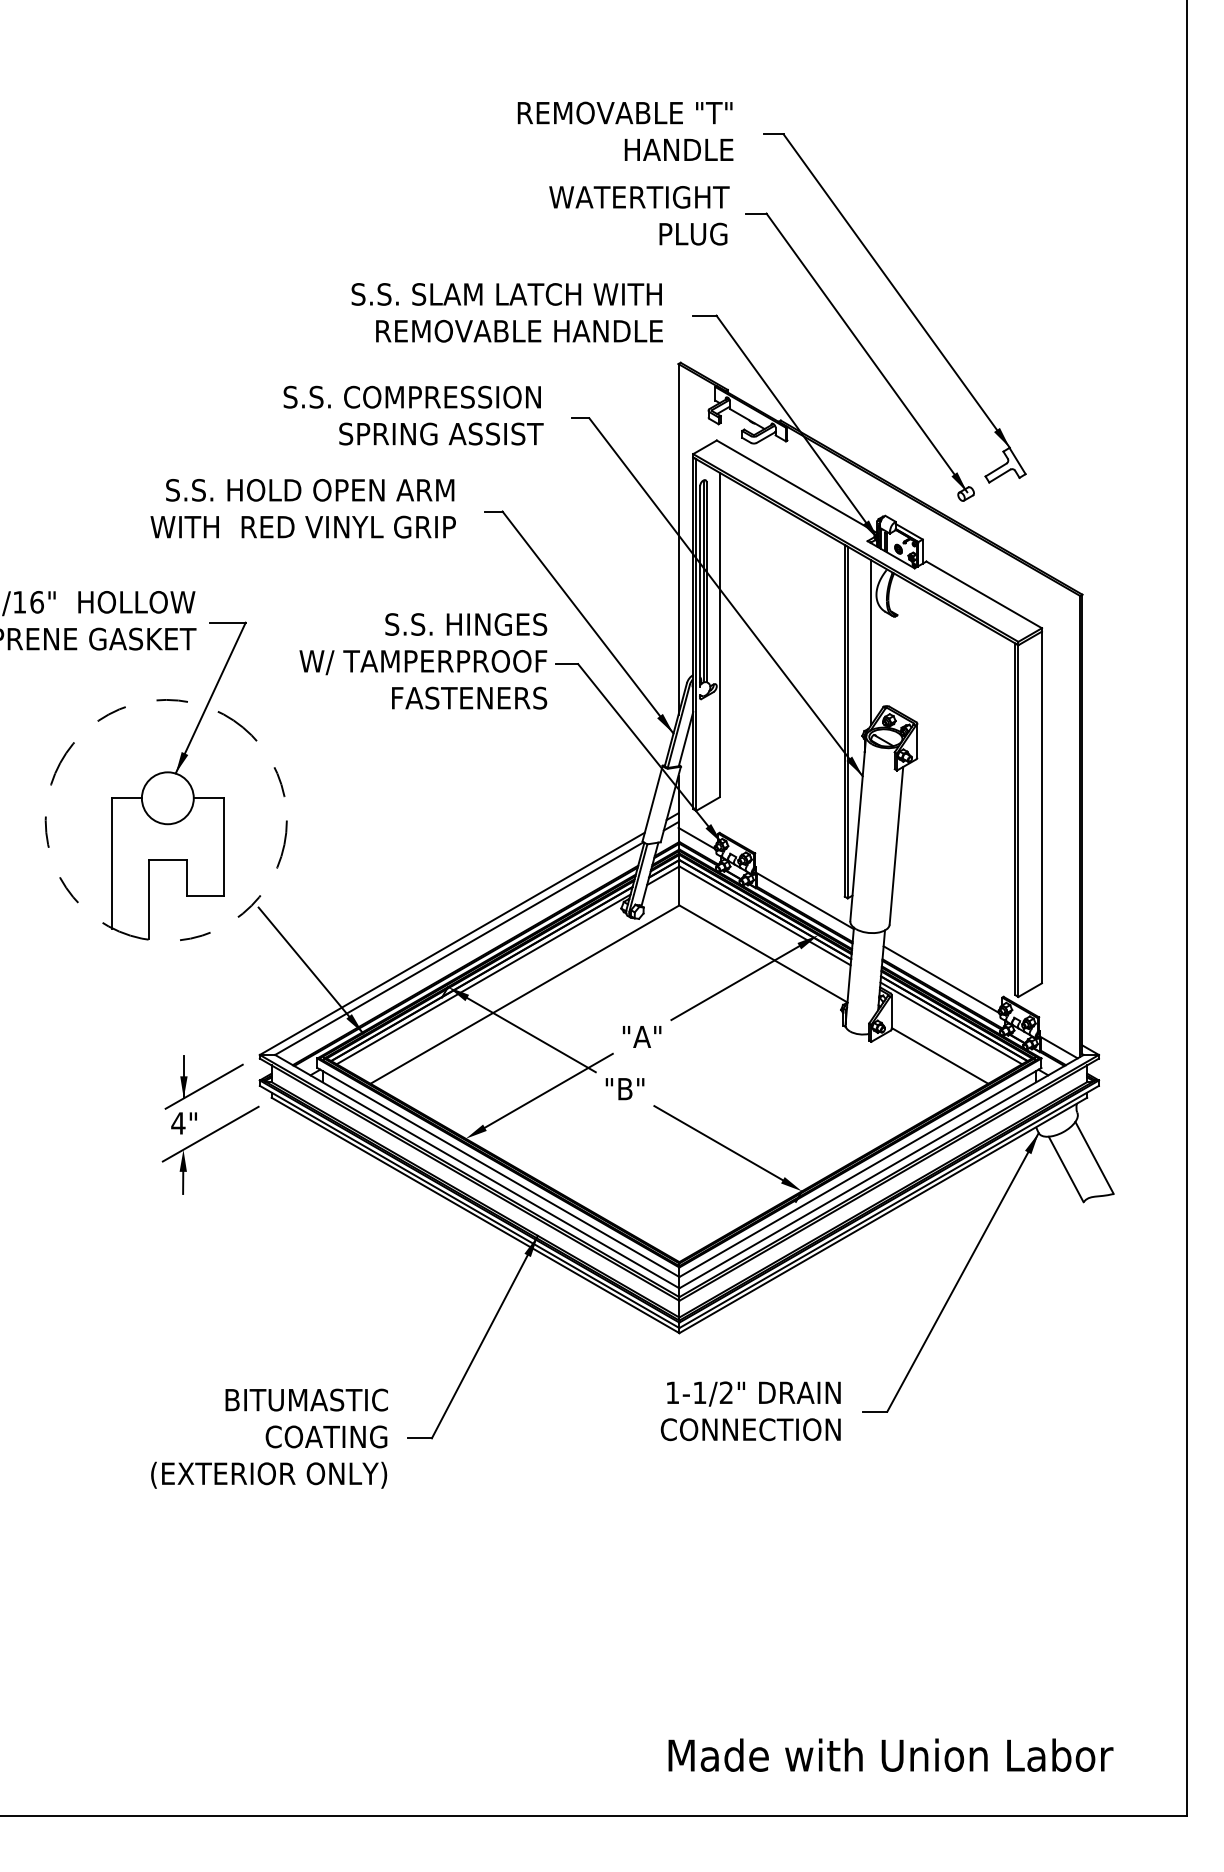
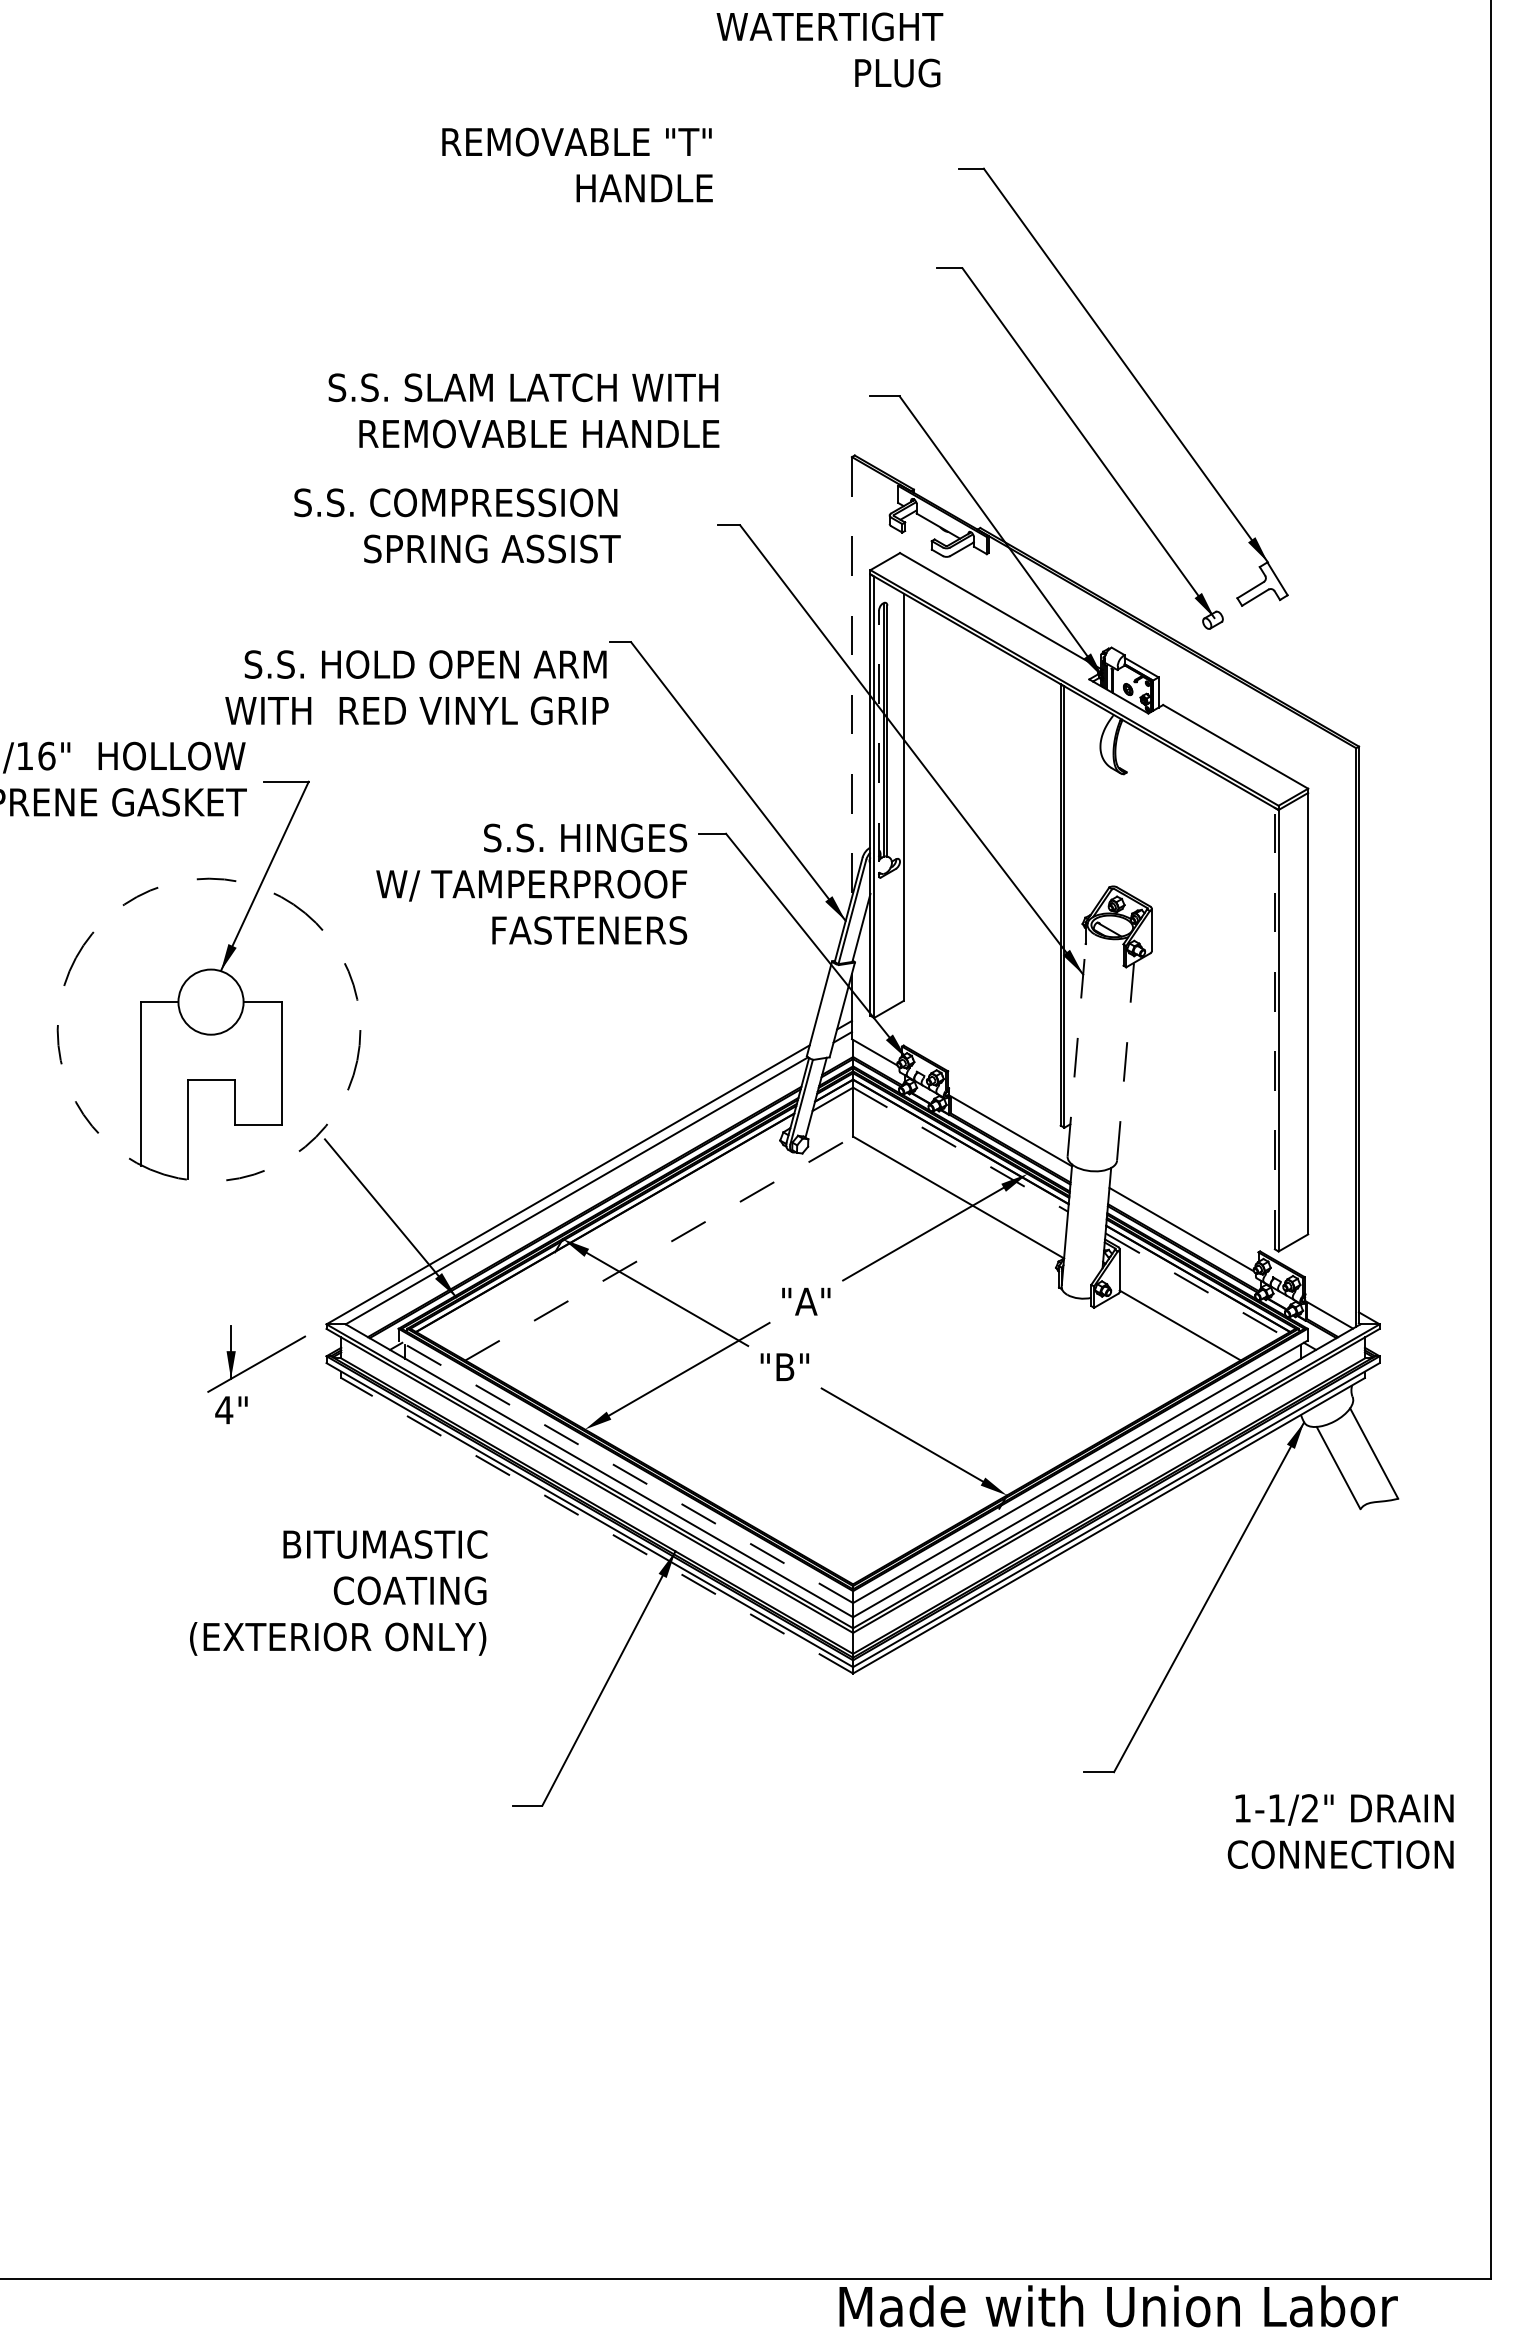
text: (625, 130) -> (577, 164), moved
text: (639, 215) -> (829, 49), moved
text: (506, 312) -> (523, 410), moved
text: (413, 415) -> (457, 525), moved
text: (302, 508) -> (416, 687), moved
line: (678, 539) -> (852, 677), solid -> dashed
line: (700, 586) -> (879, 736), solid -> dashed
line: (870, 642) -> (1093, 806), removed
text: (423, 660) -> (531, 883), moved
line: (1015, 819) -> (1274, 1028), solid -> dashed
line: (858, 828) -> (1077, 1039), solid -> dashed
line: (896, 845) -> (1125, 1061), solid -> dashed
line: (765, 915) -> (961, 1149), solid -> dashed
line: (483, 979) -> (607, 1229), removed
line: (525, 994) -> (659, 1248), solid -> dashed
line: (951, 1023) -> (1194, 1284), solid -> dashed
part: (203, 1139) -> (255, 1430), removed
line: (498, 1172) -> (625, 1471), solid -> dashed
line: (474, 1215) -> (596, 1525), solid -> dashed
text: (750, 1411) -> (1340, 1831), moved
text: (269, 1438) -> (338, 1592), moved
text: (890, 1755) -> (1118, 2306), moved

